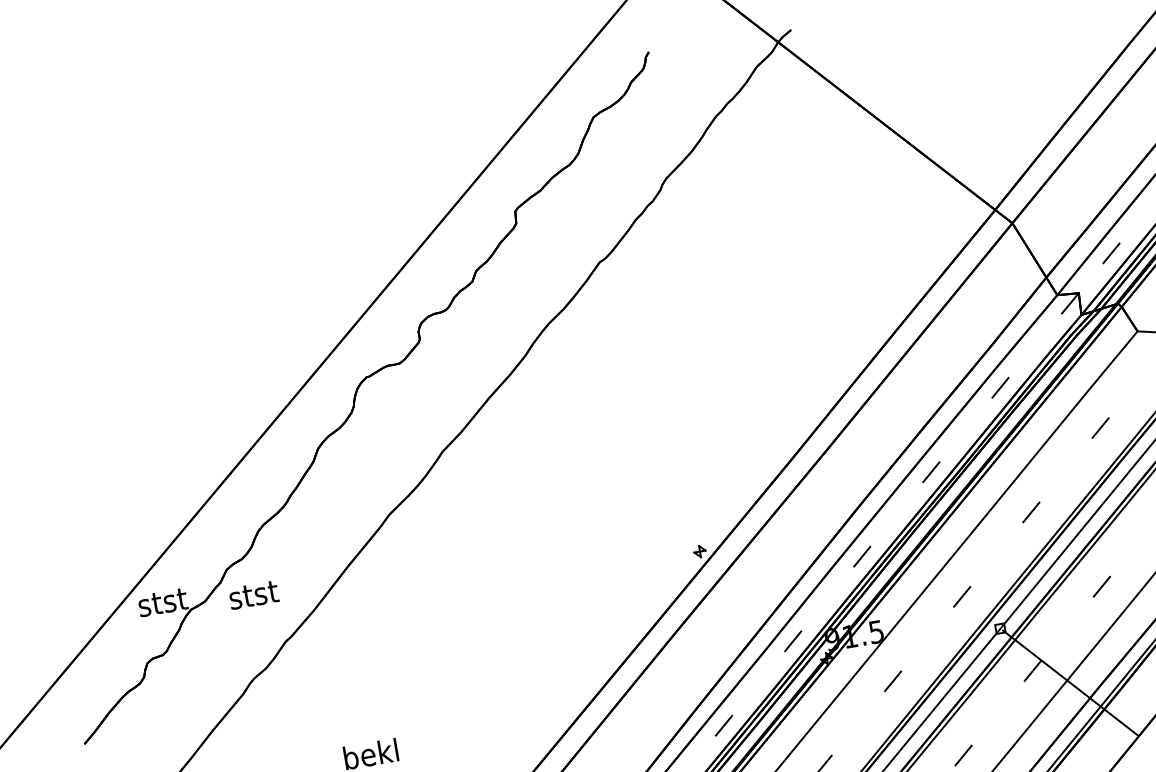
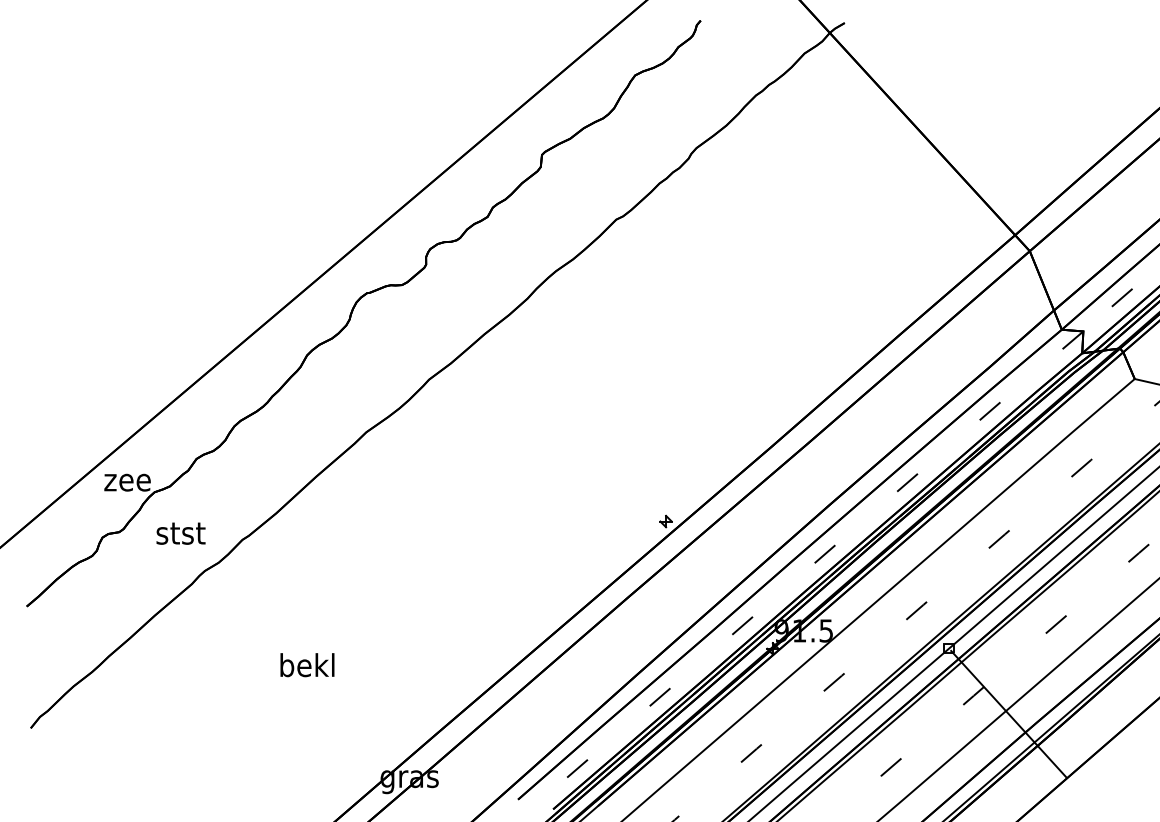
text: (253, 595) -> (180, 533), moved
text: (162, 602) -> (127, 480), stst -> zee

